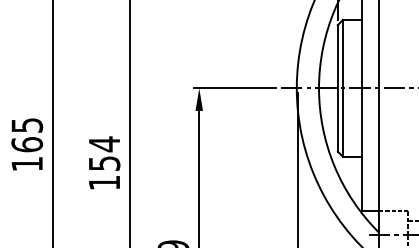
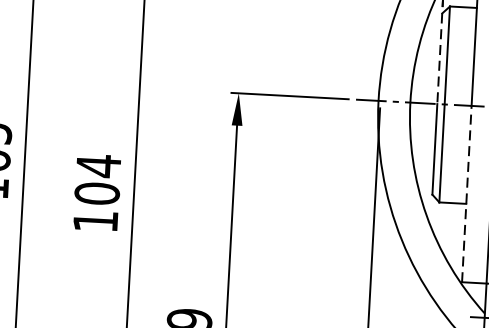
line: (337, 56) -> (439, 58), solid -> dashed
line: (361, 149) -> (466, 193), solid -> dashed
text: (104, 163) -> (97, 193), 154 -> 104

